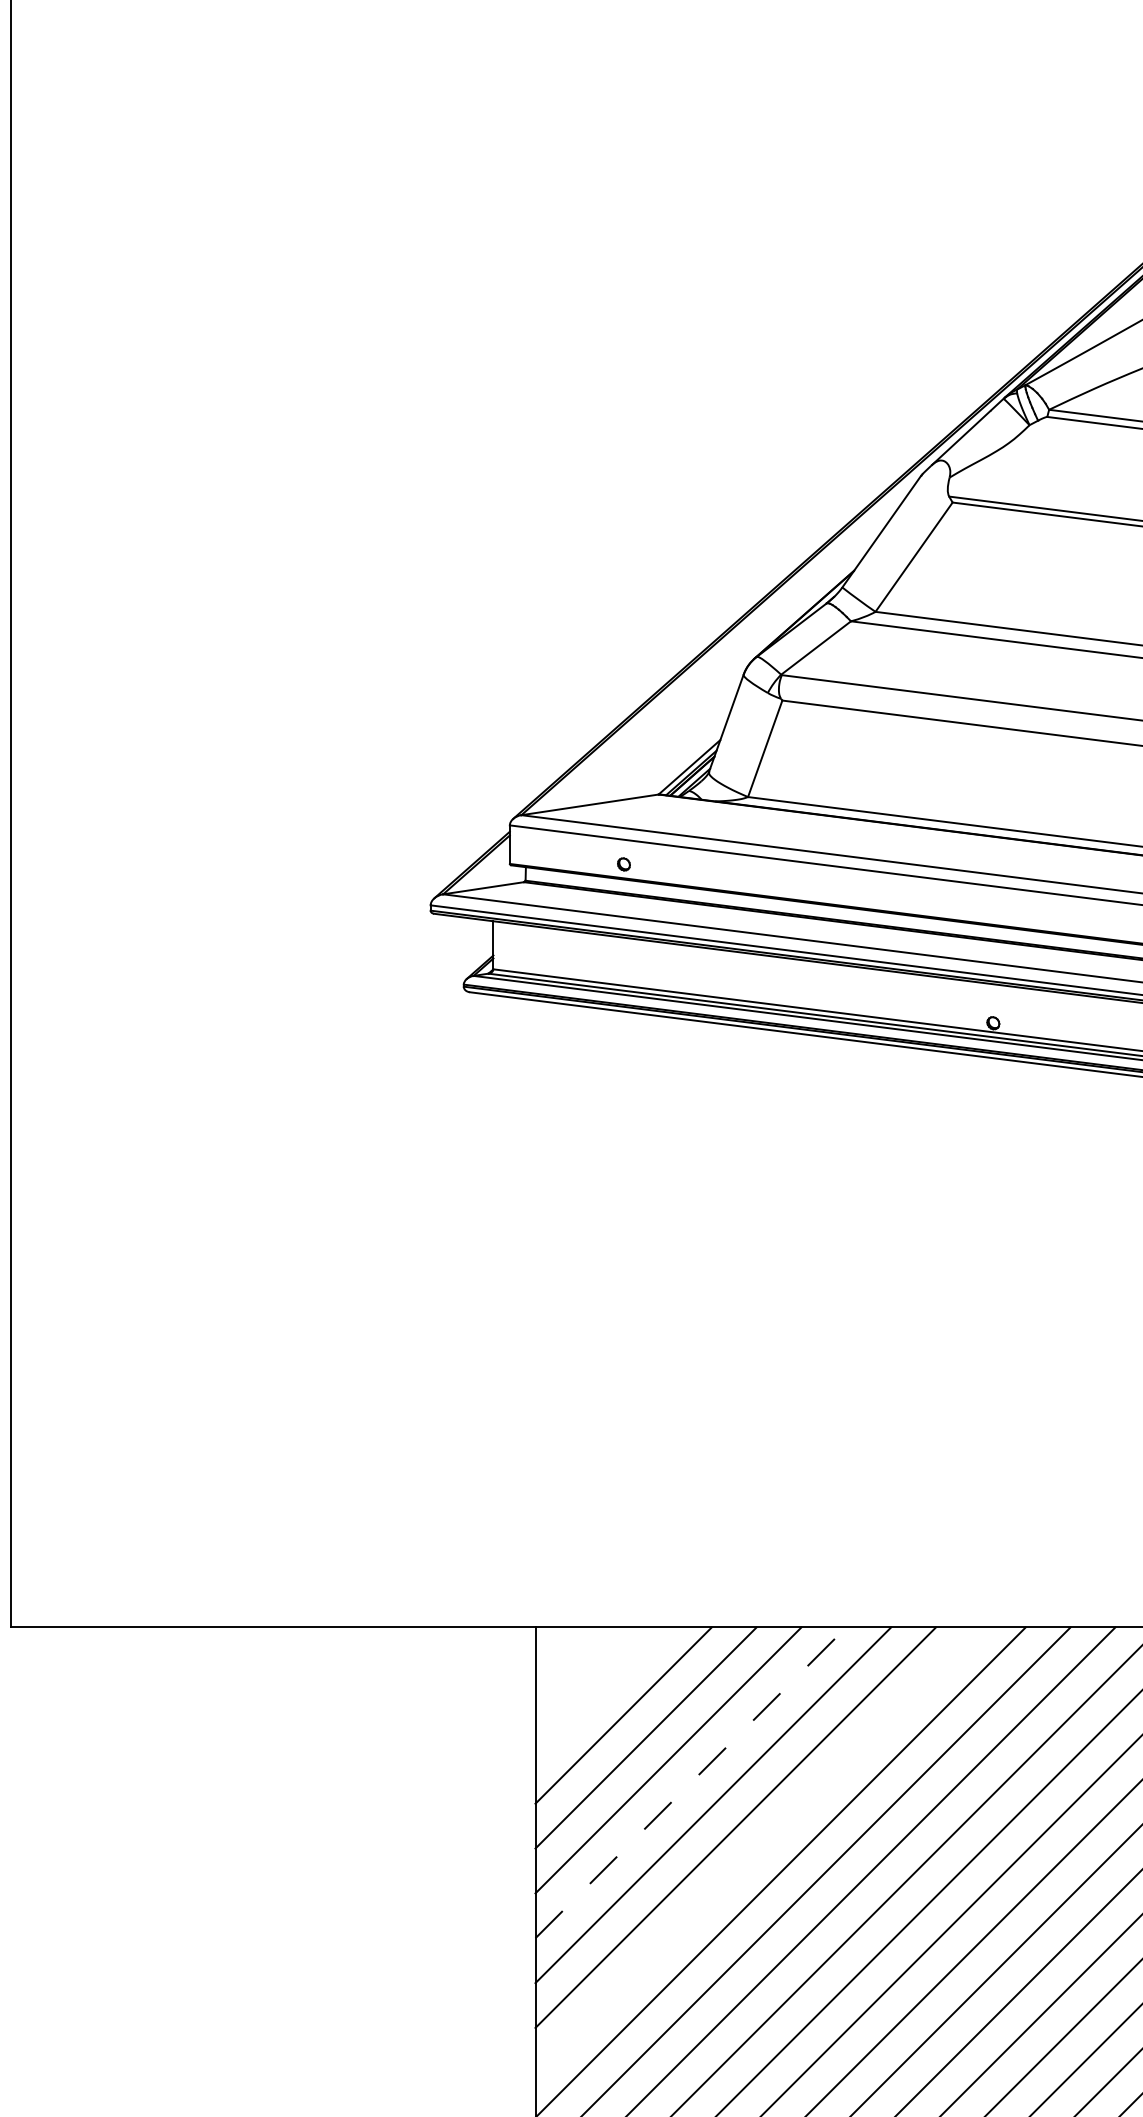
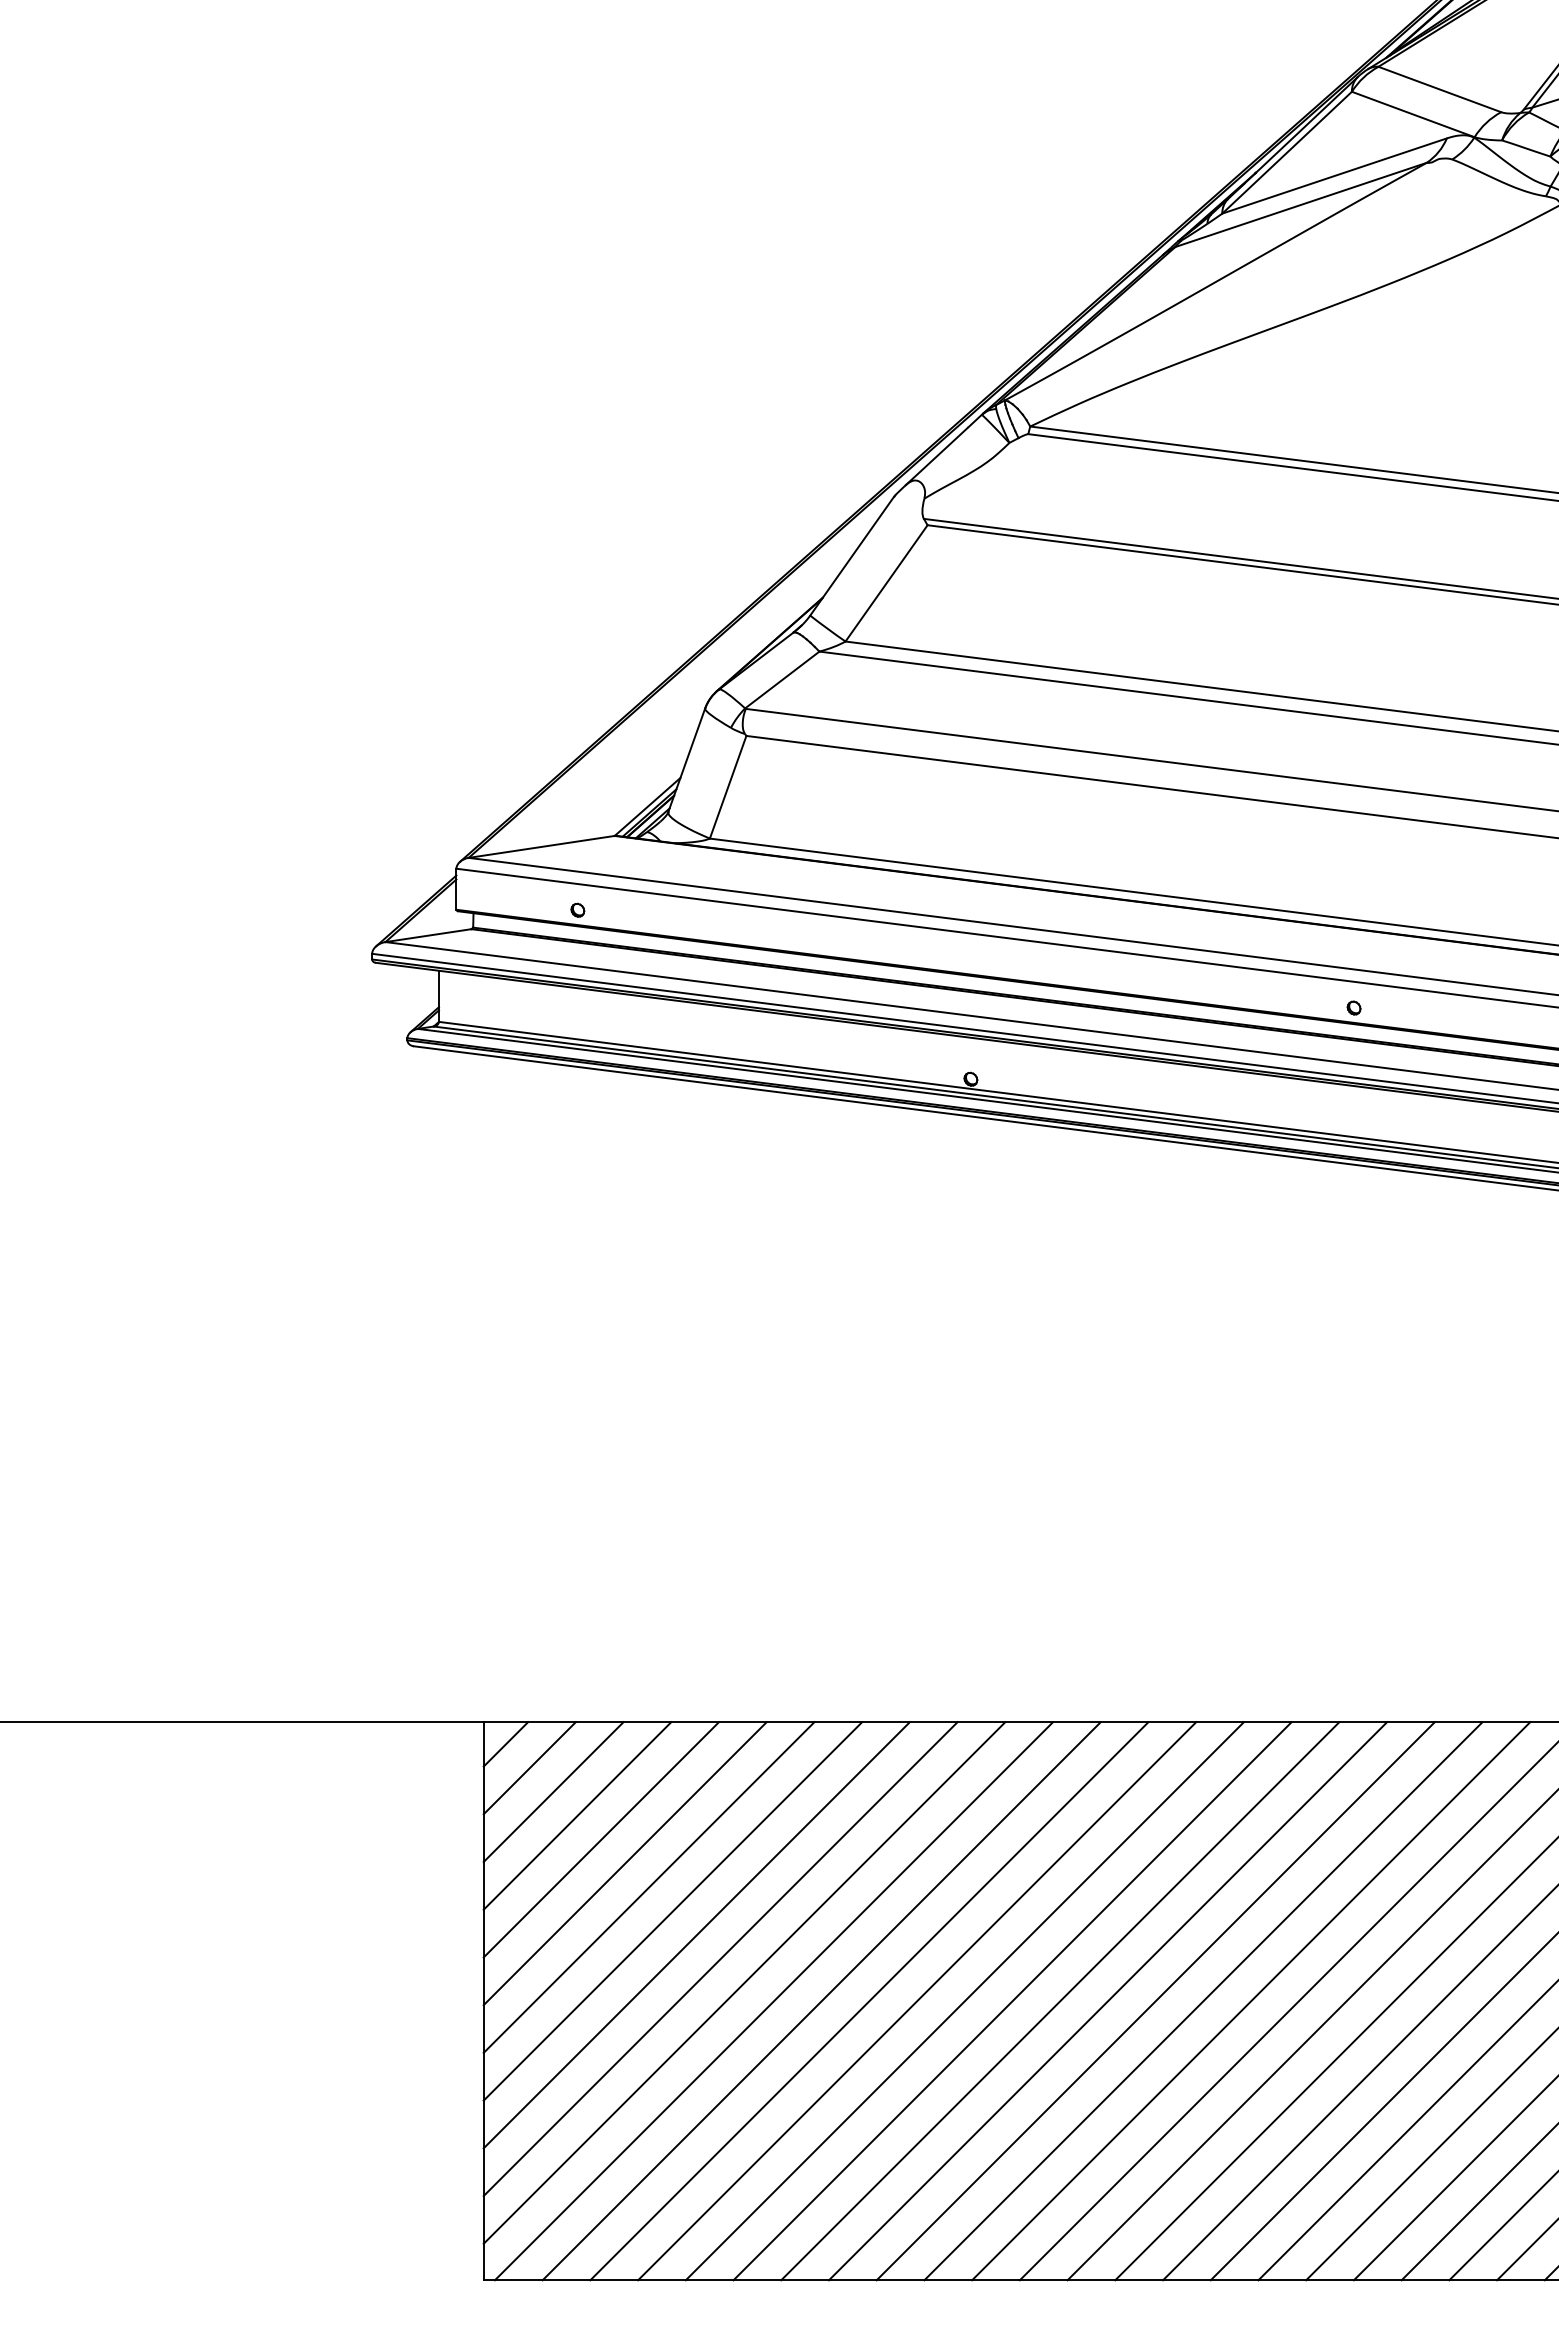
line: (555, 1648) -> (505, 1744), added
line: (578, 1670) -> (529, 1768), added
line: (601, 1693) -> (553, 1792), added
line: (691, 1782) -> (649, 1887), dashed -> solid
line: (758, 1850) -> (720, 1959), added

